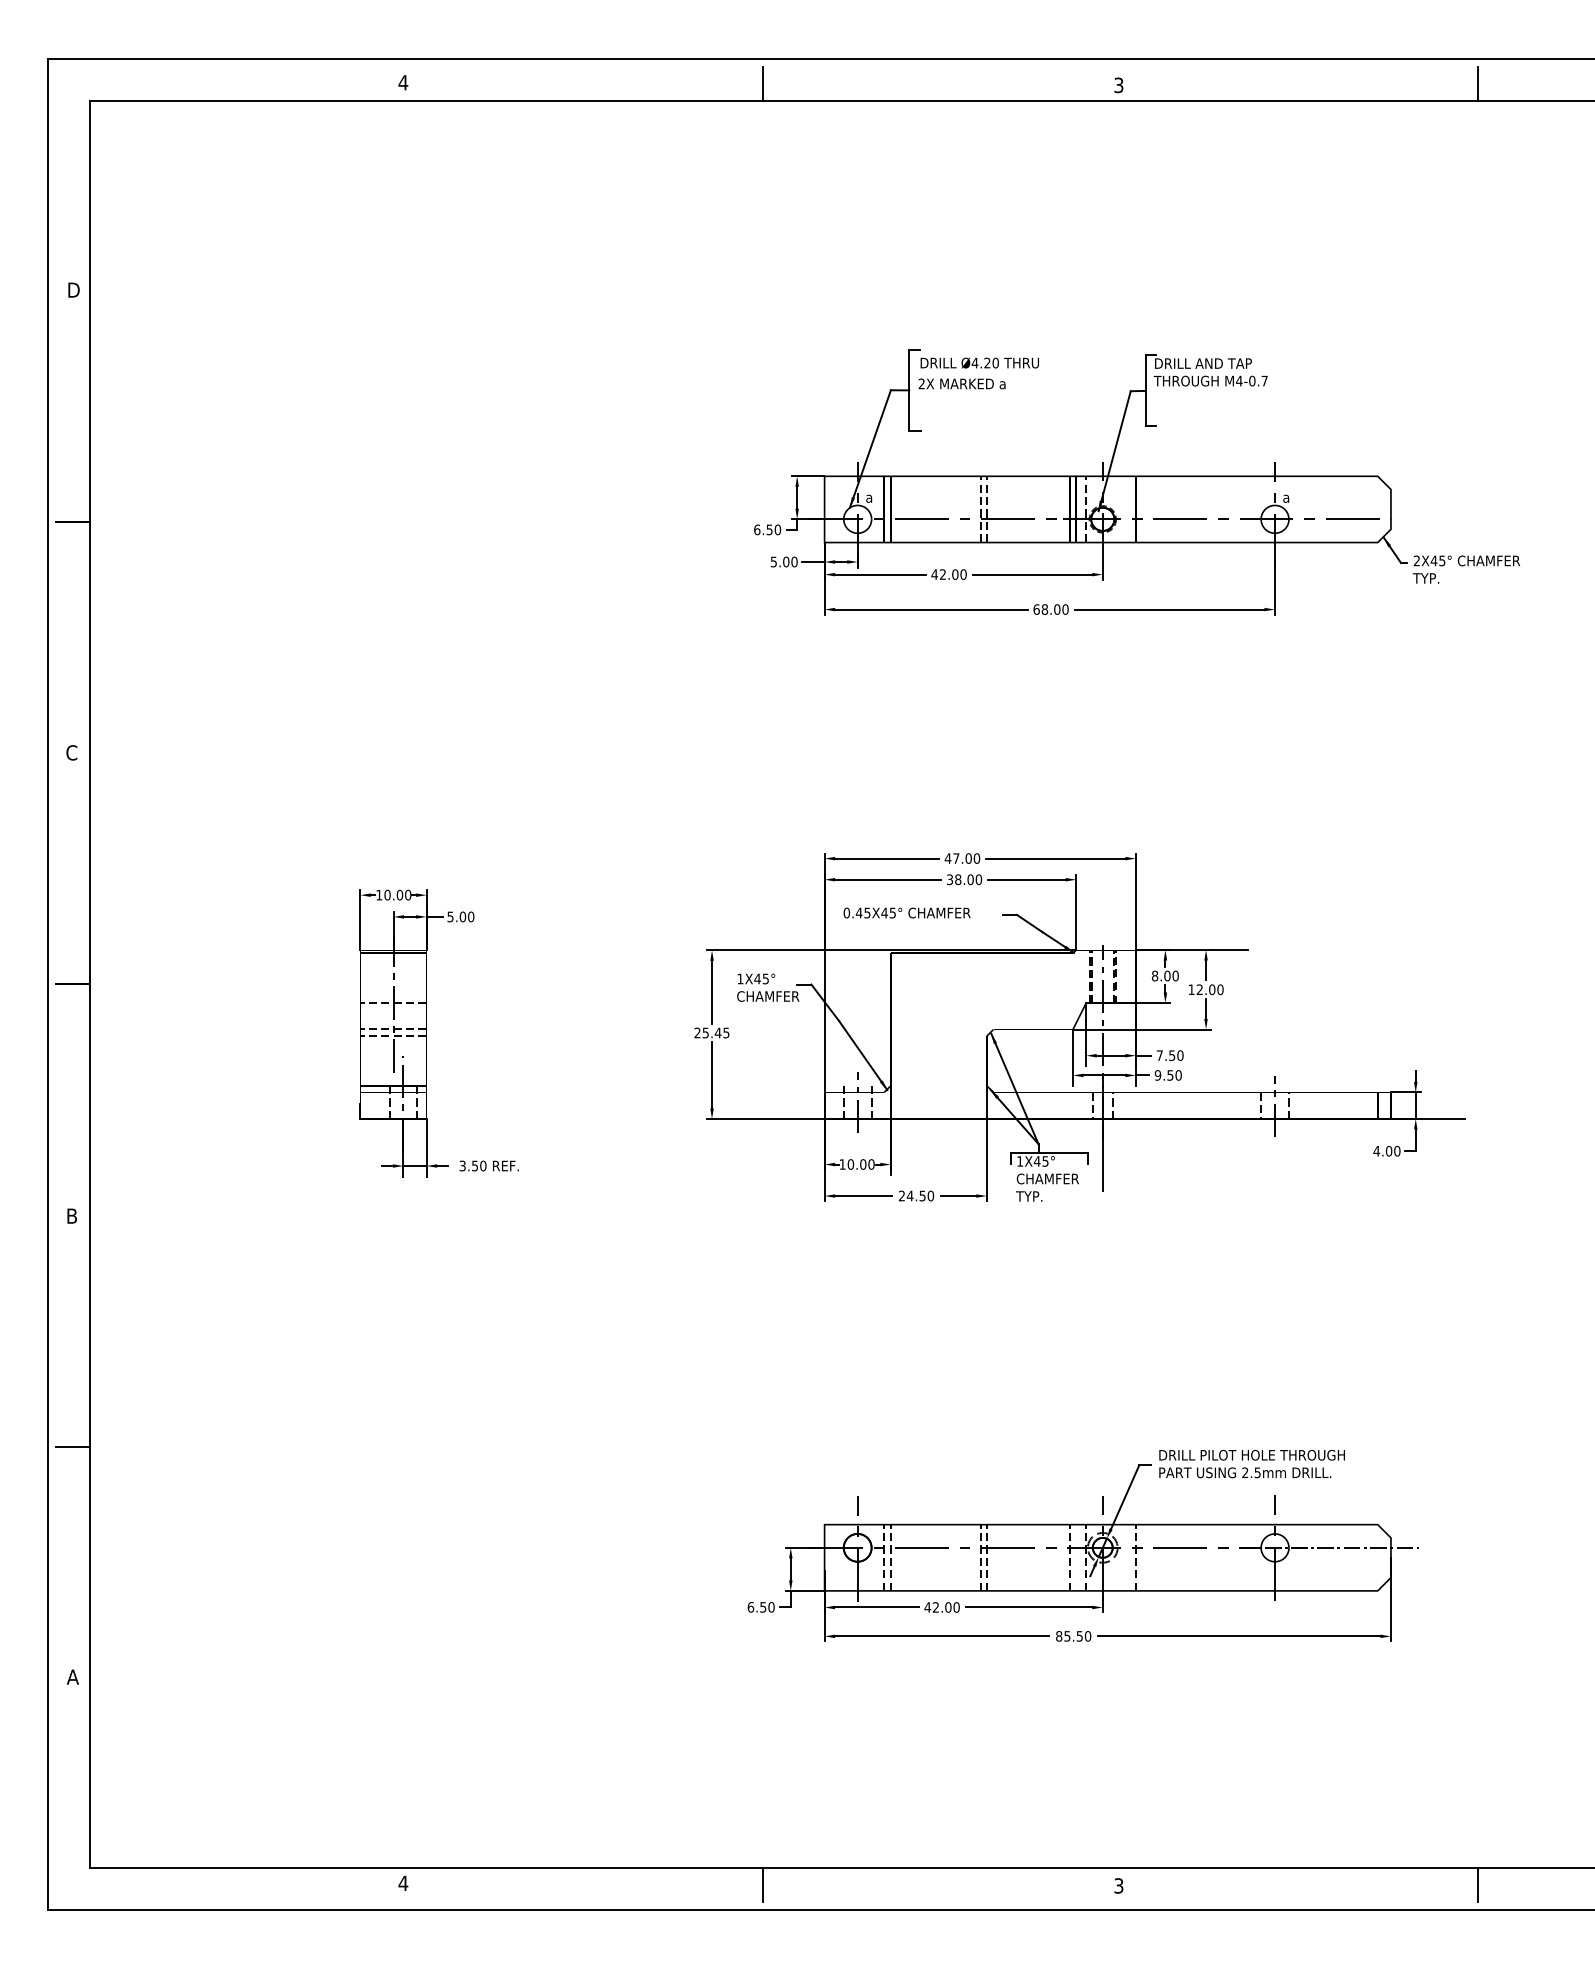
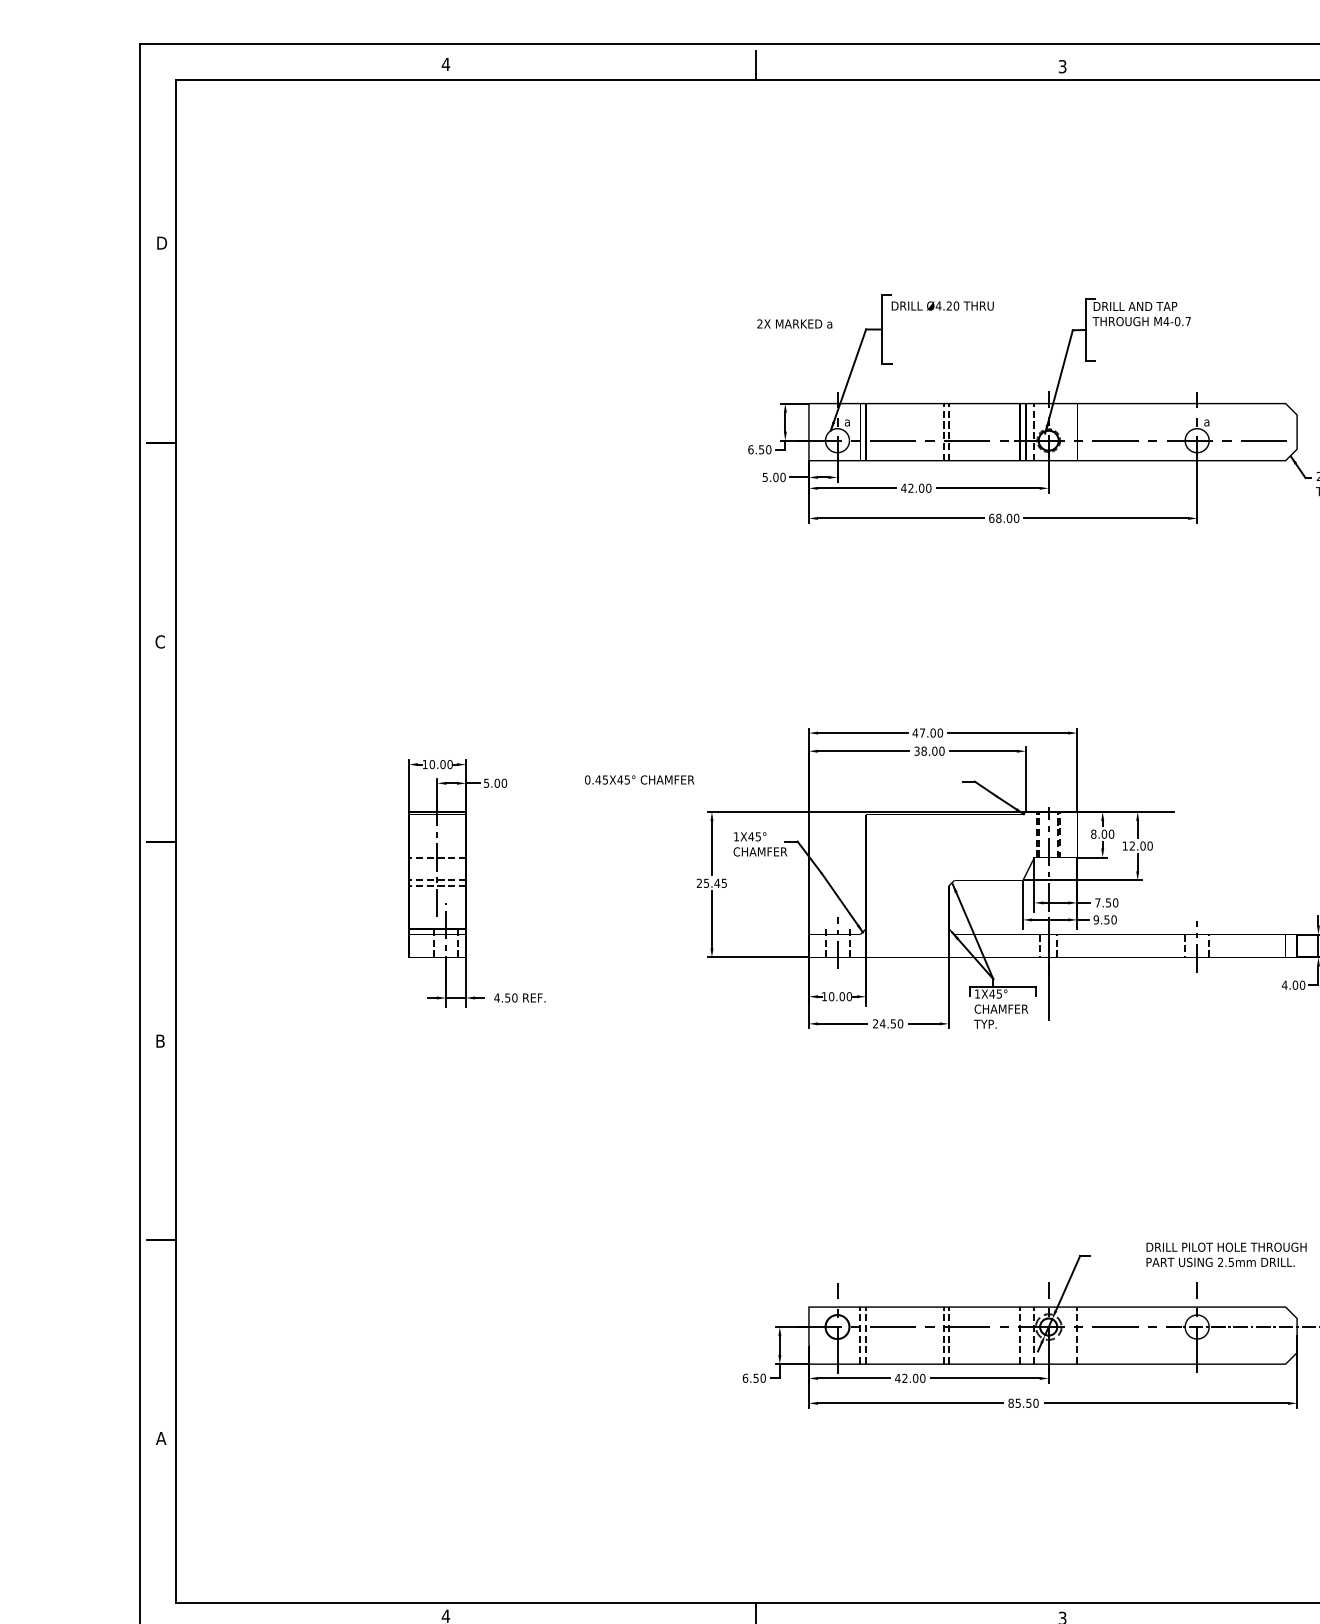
text: (961, 383) -> (794, 323), moved
text: (906, 912) -> (639, 779), moved
text: (462, 1165) -> (496, 997), 3.50 -> 4.50
text: (1251, 1463) -> (1226, 1254), moved

